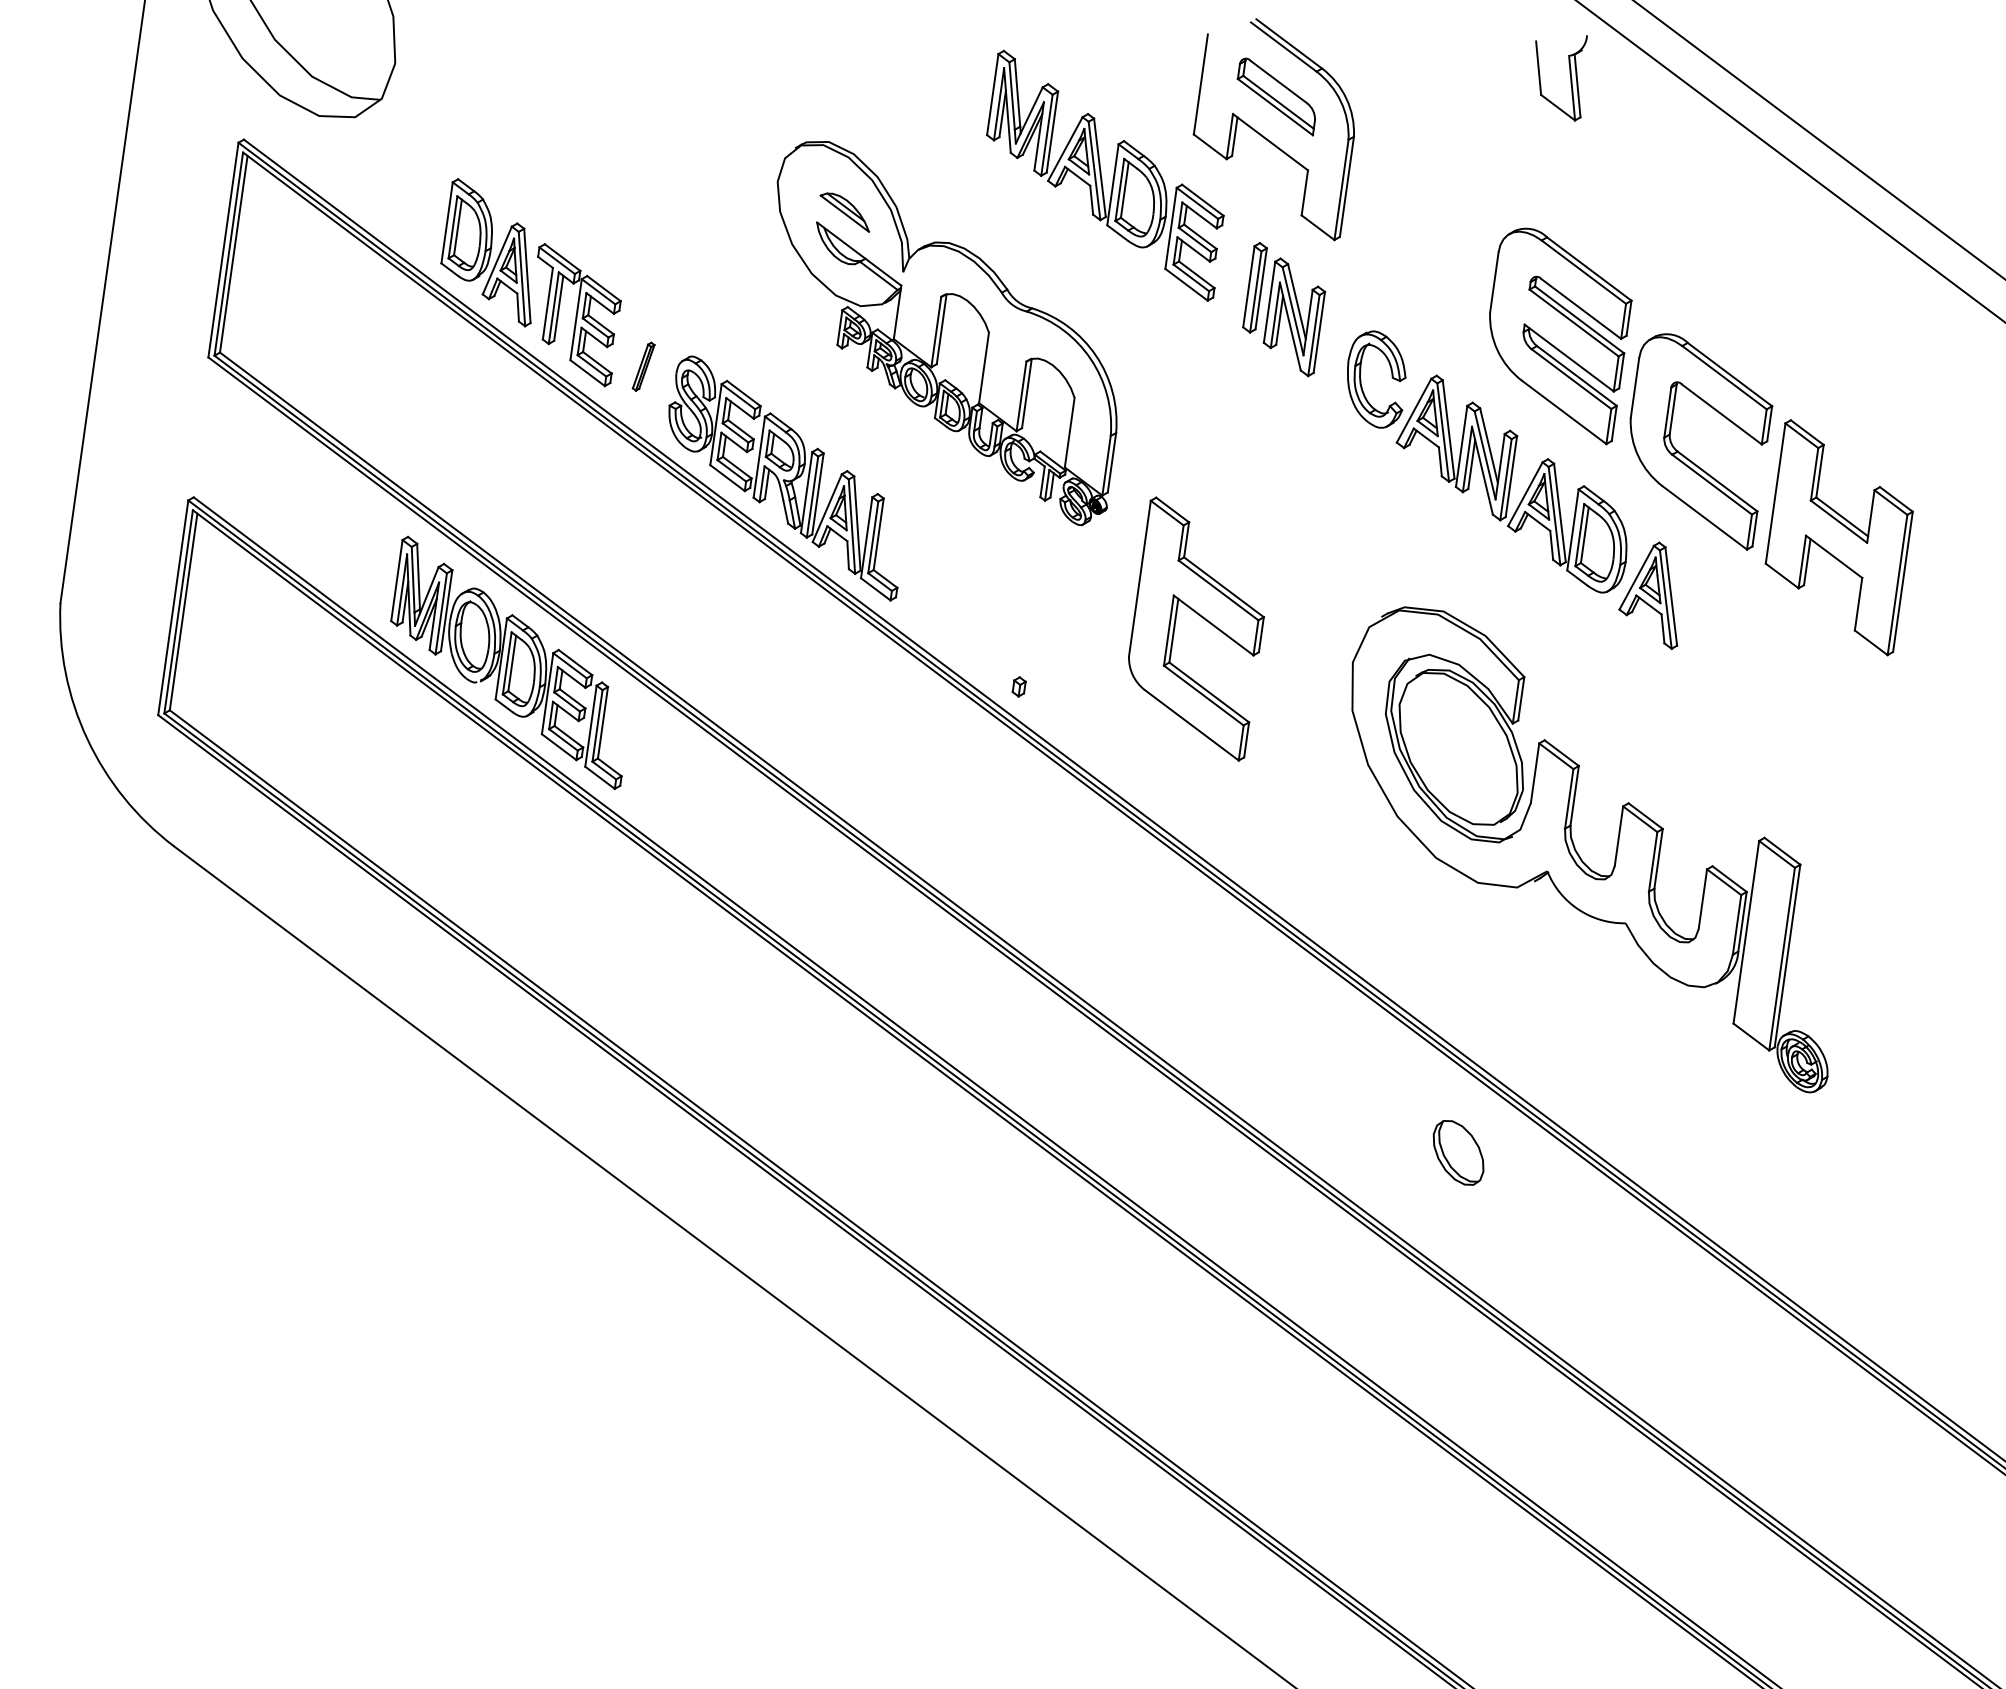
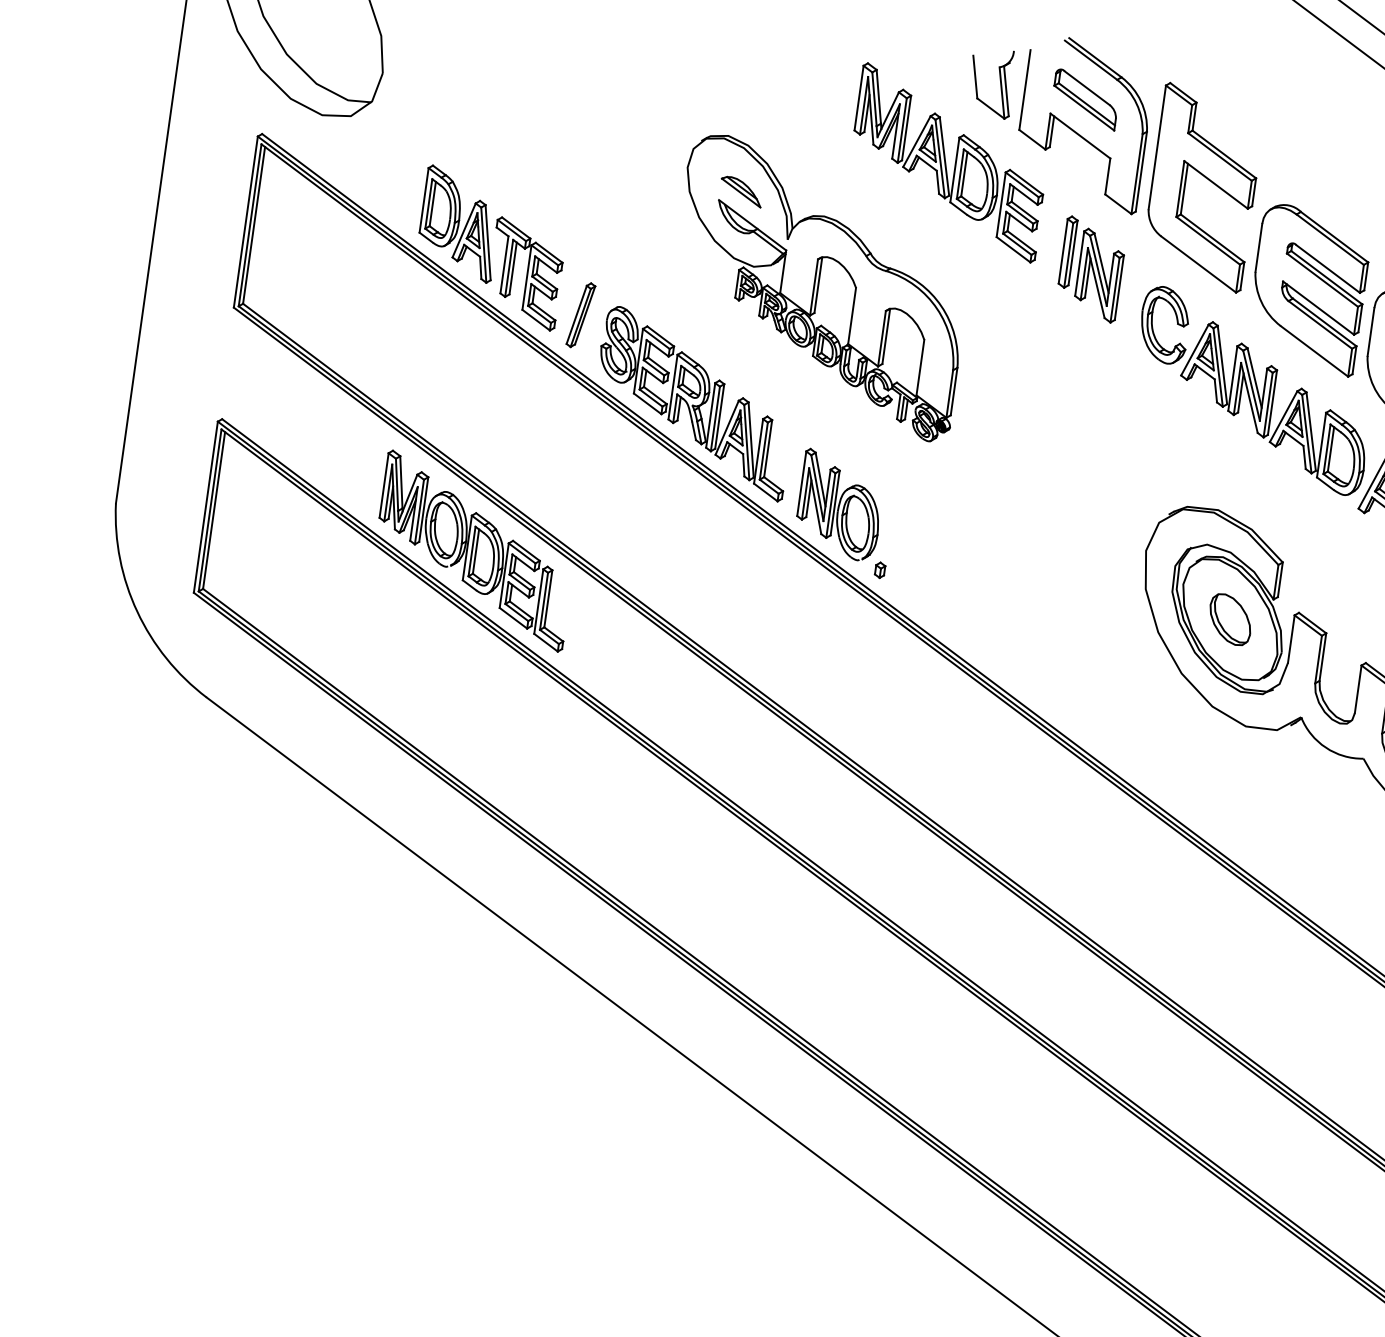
part: (1569, 74) -> (999, 82), moved
part: (643, 366) -> (580, 314), size x1.67
part: (965, 604) -> (837, 504), added
part: (1202, 618) -> (1207, 179), moved
part: (1458, 1152) -> (1230, 619), moved

